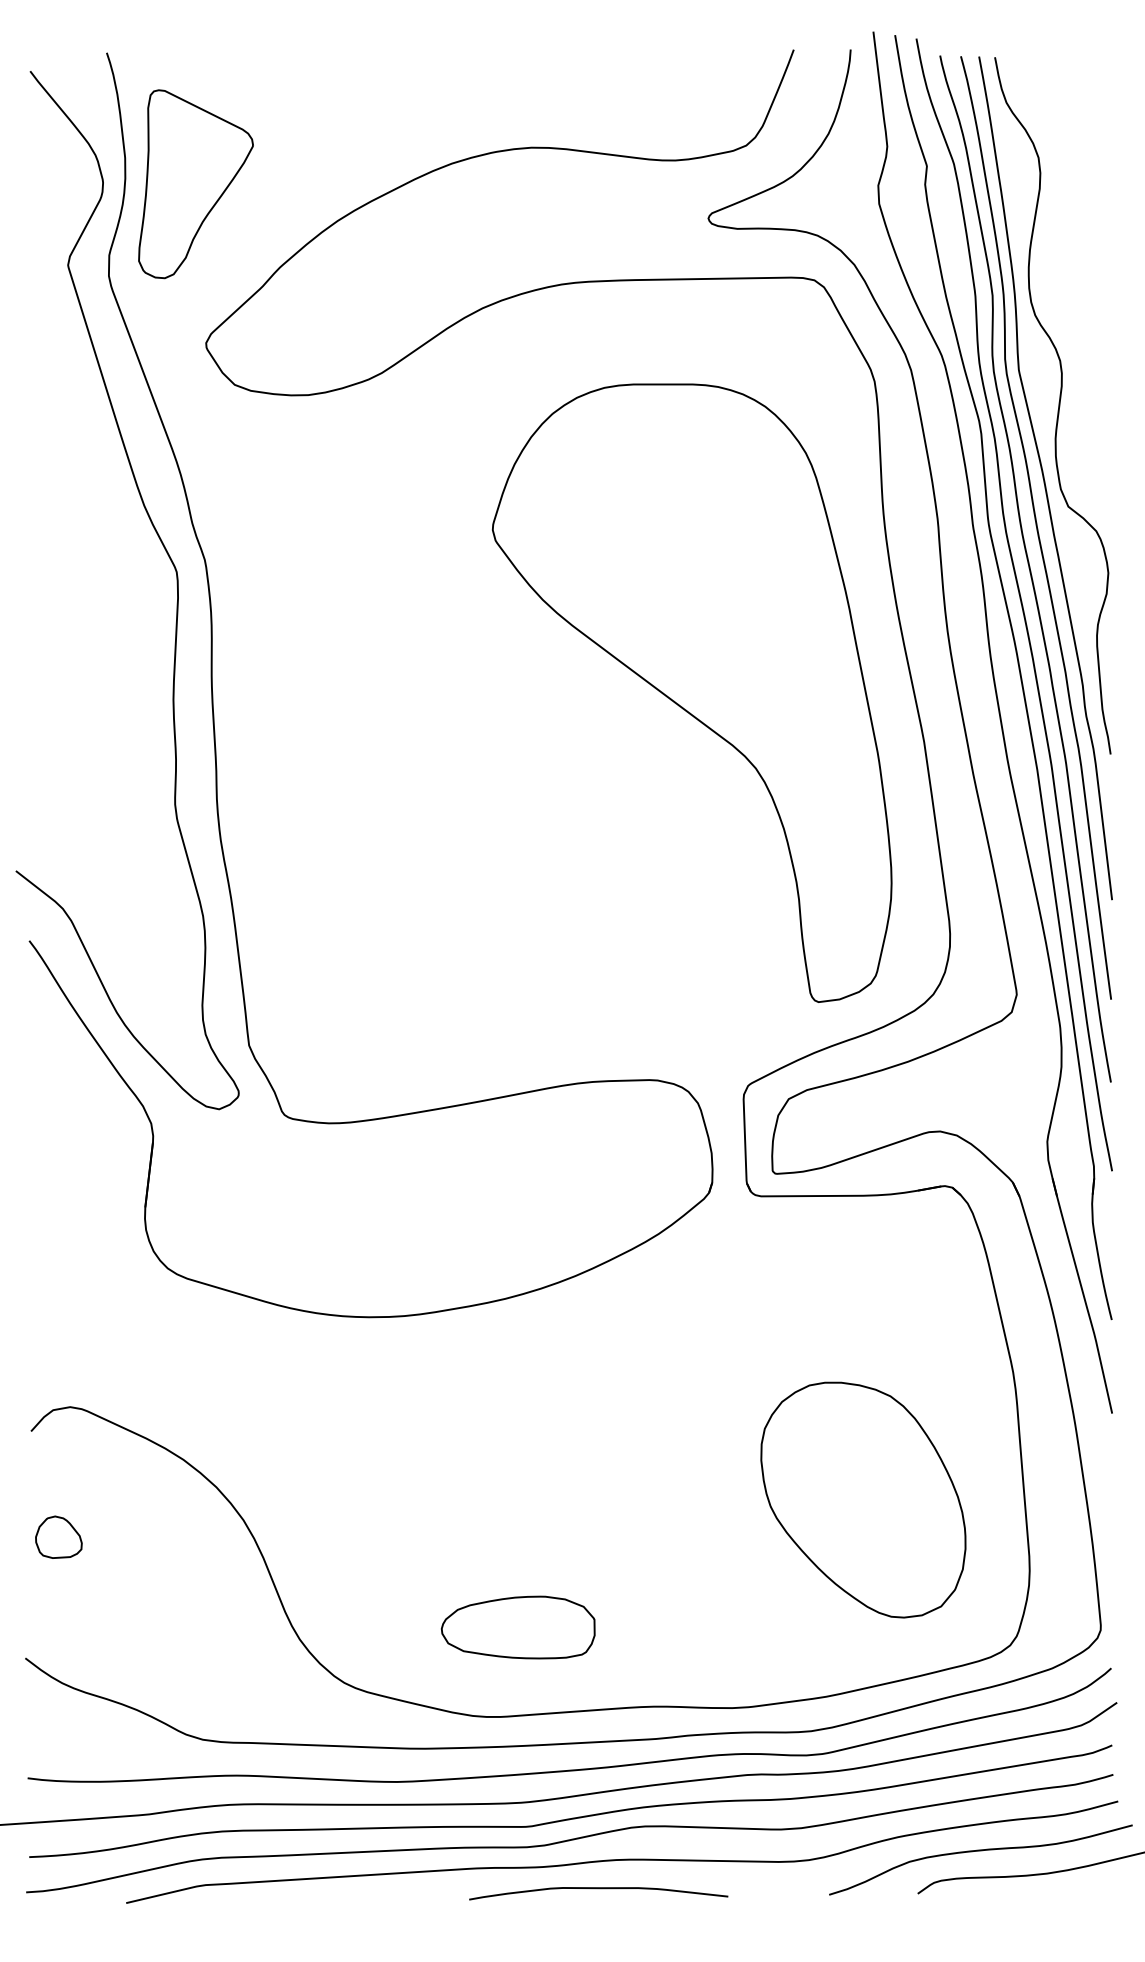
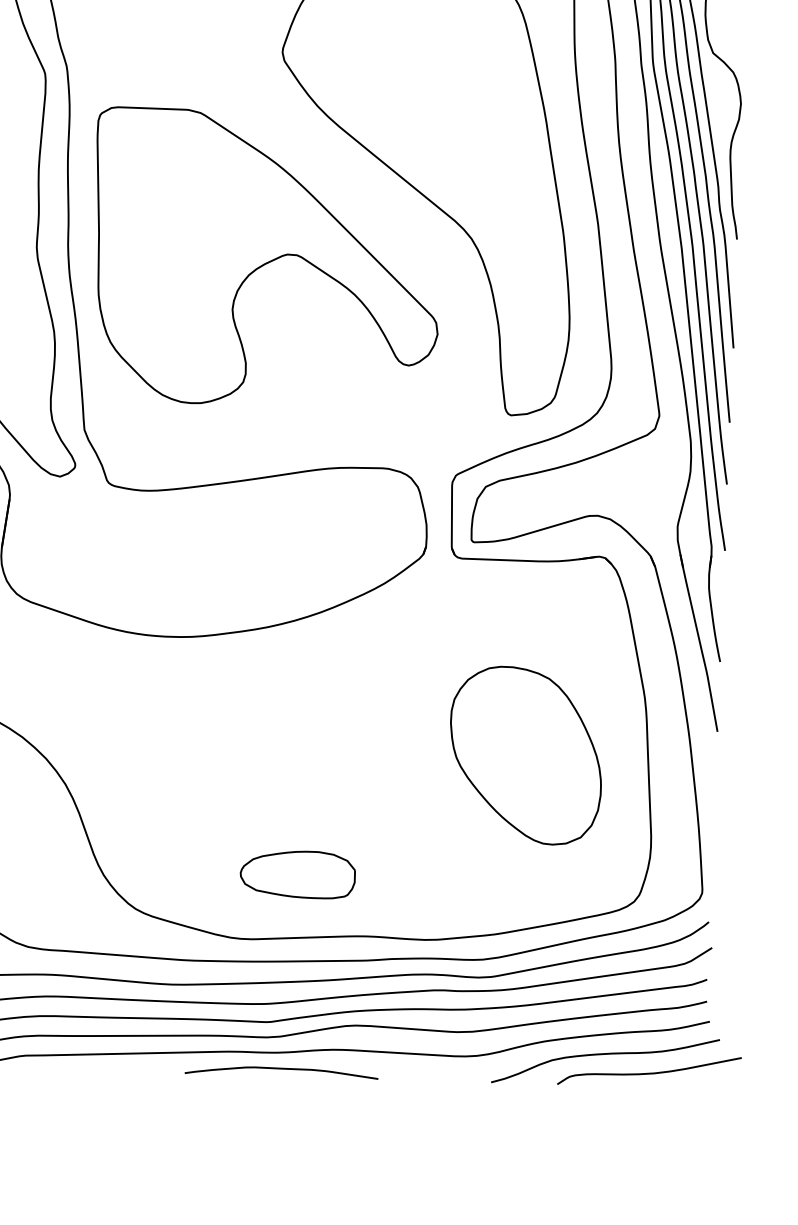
part: (482, 807) -> (266, 259), added
part: (863, 1499) -> (526, 755), moved
part: (517, 1627) -> (297, 874), moved
curve: (598, 1889) -> (281, 1069), moved

